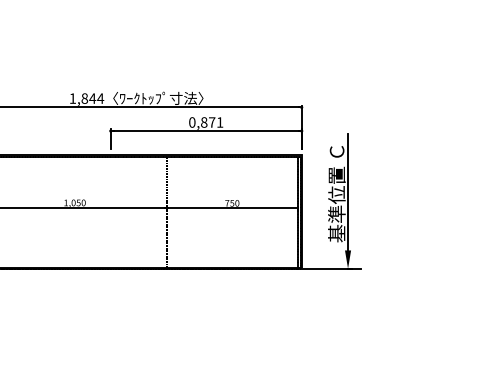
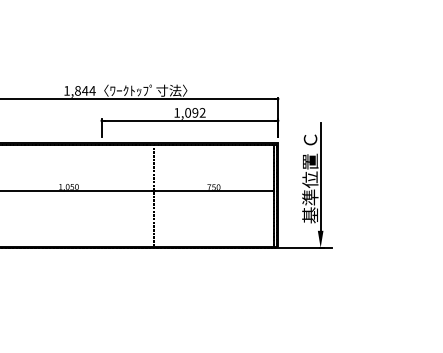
text: (206, 122) -> (190, 112), 0,871 -> 1,092

